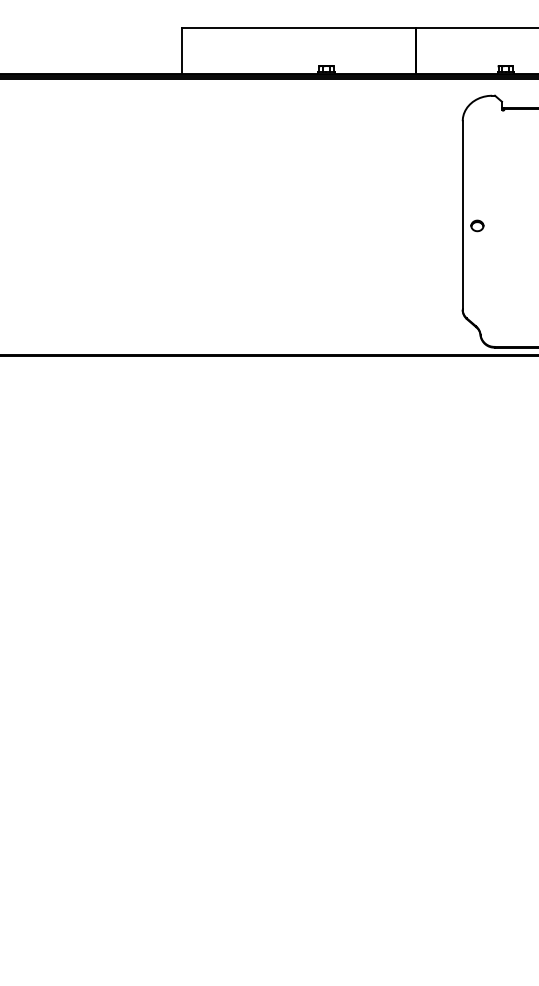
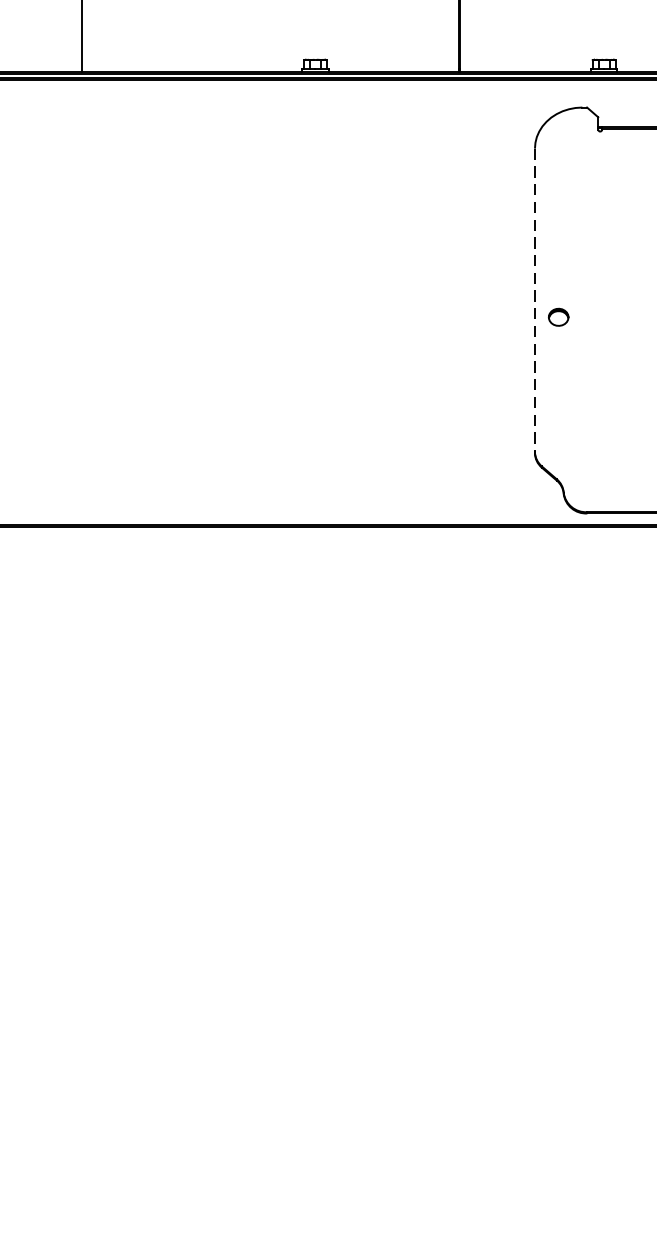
line: (462, 215) -> (534, 300), solid -> dashed

